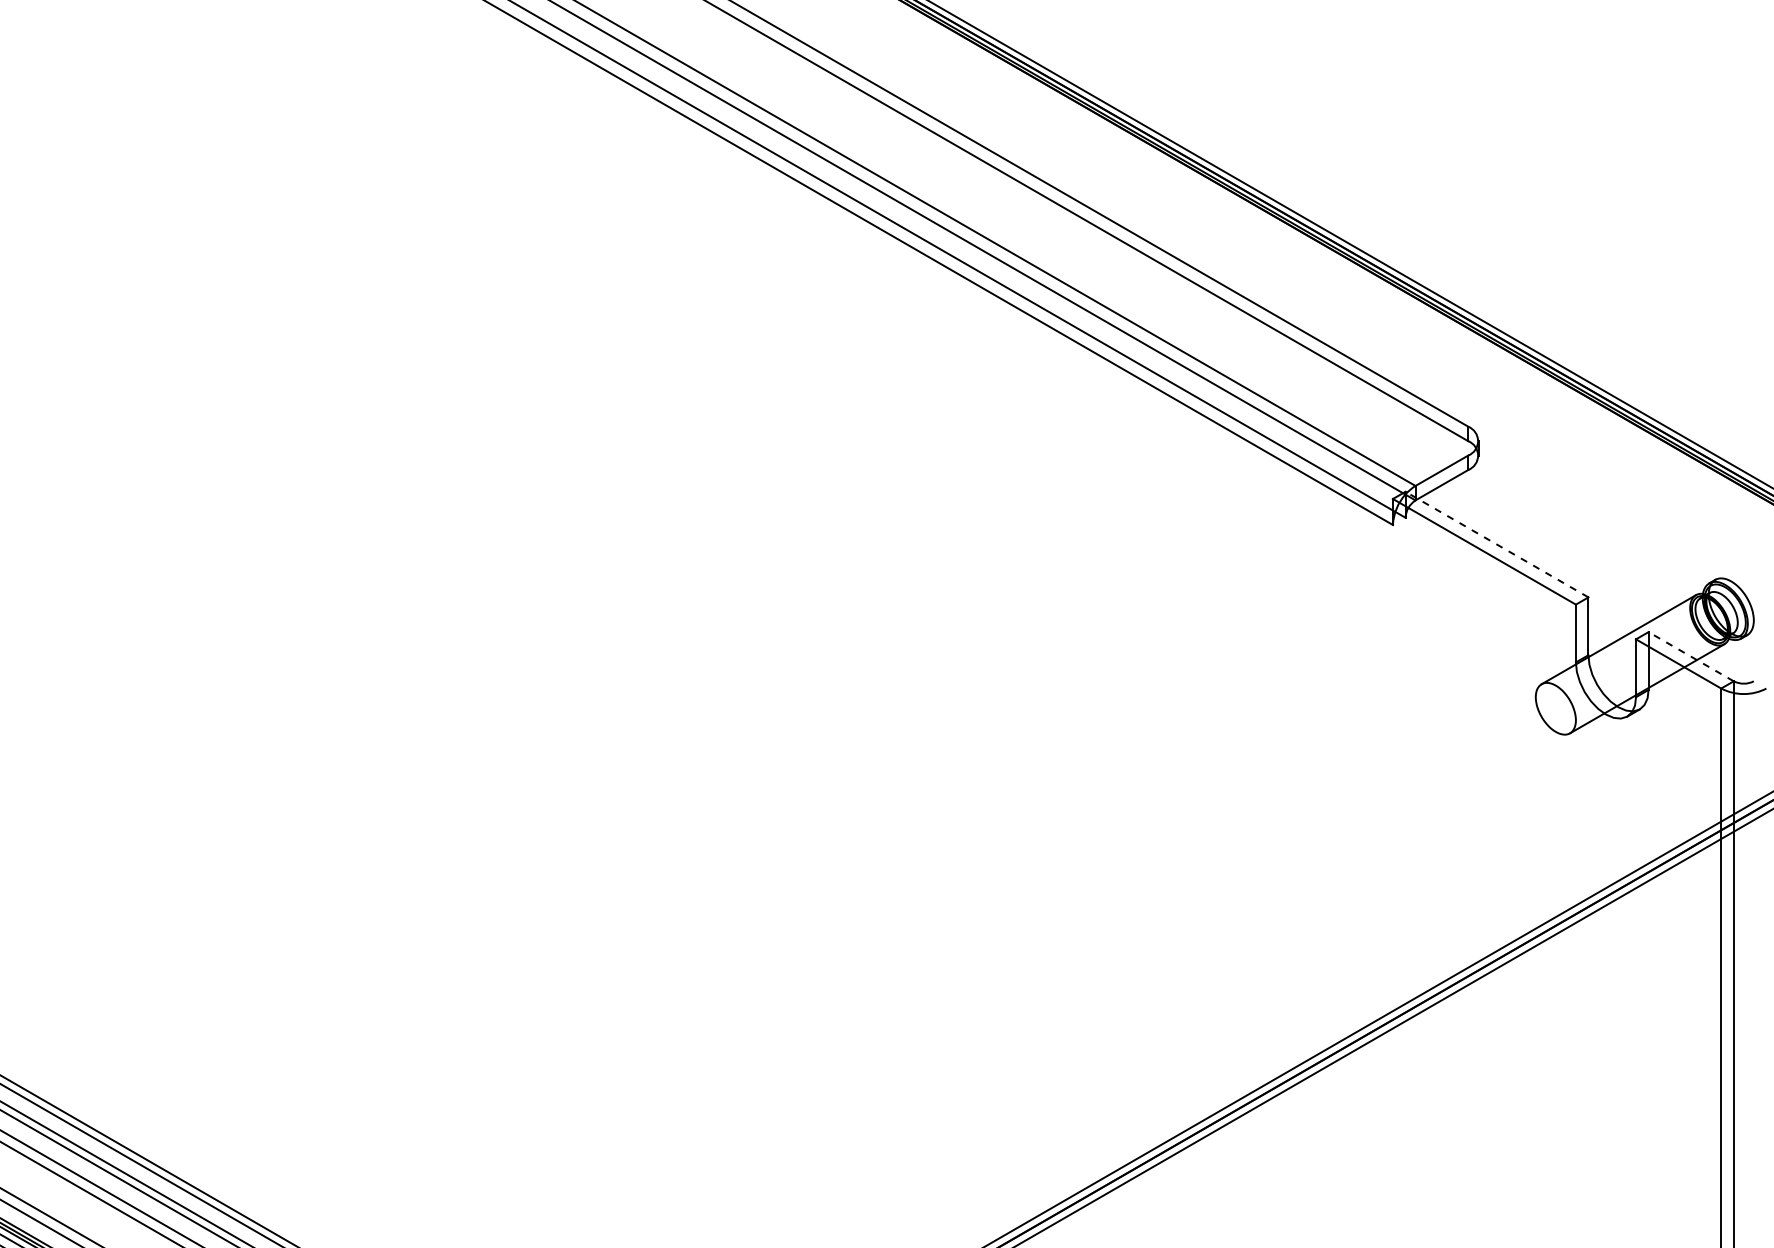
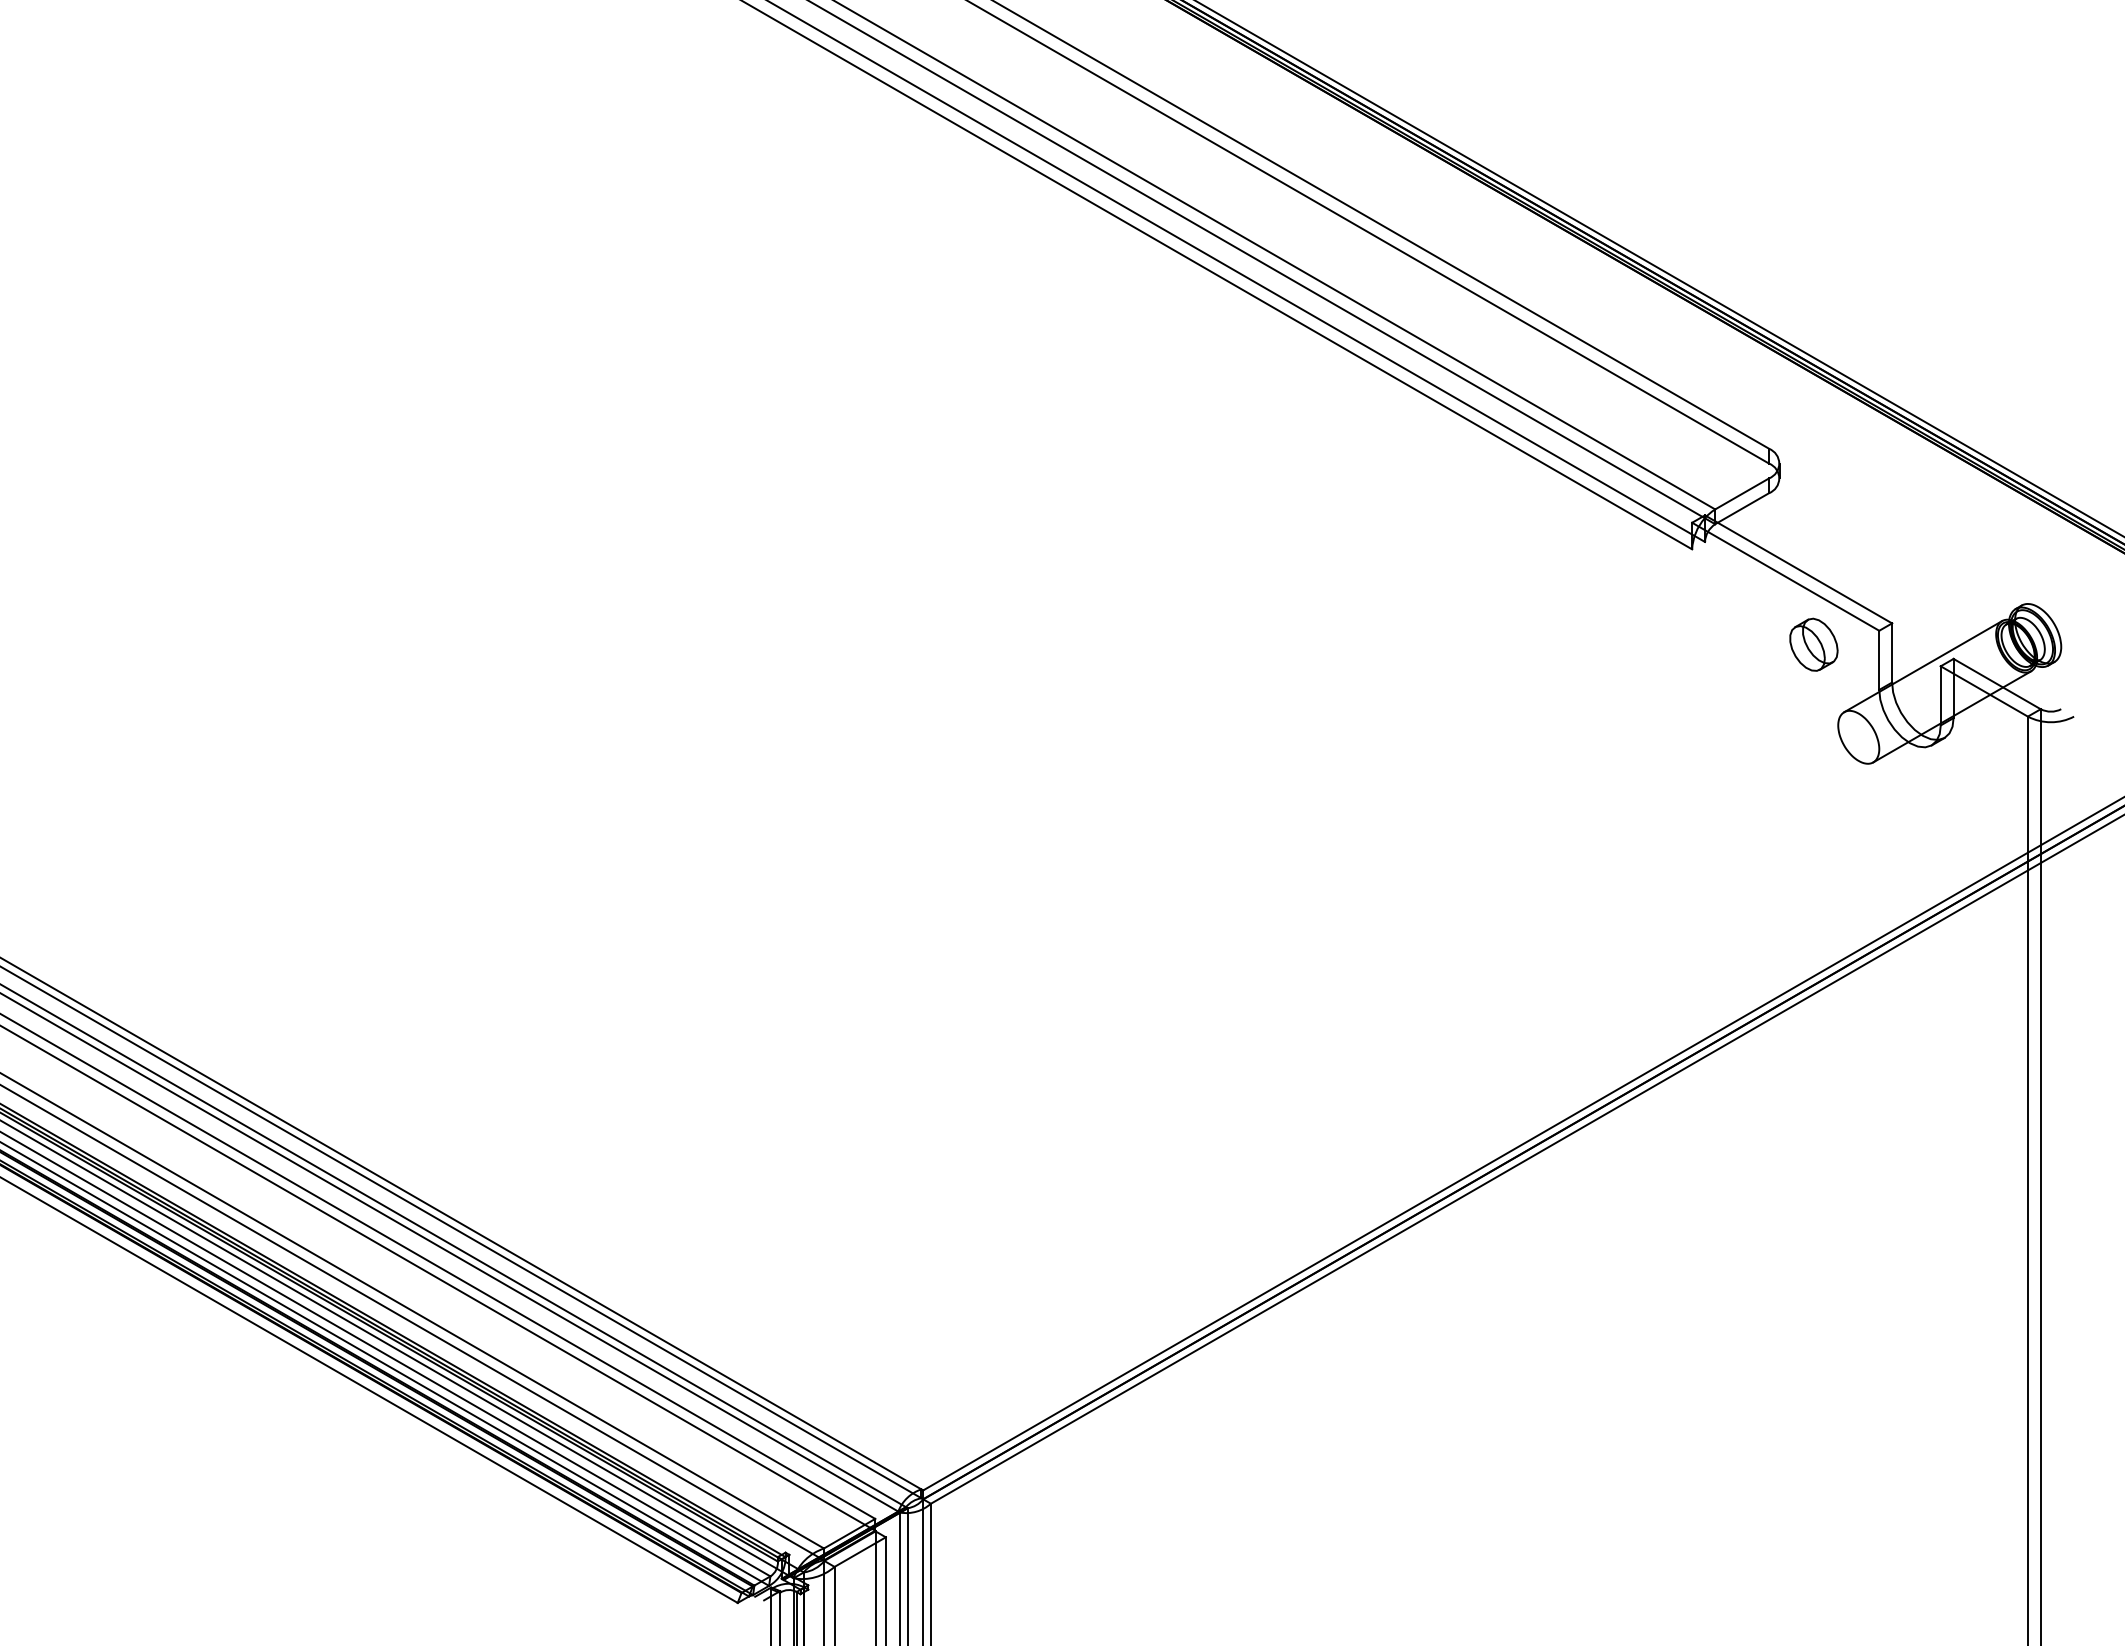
line: (1496, 544) -> (1798, 569), dashed -> solid
part: (1511, 618) -> (1813, 644), added
line: (1690, 656) -> (1996, 683), dashed -> solid

